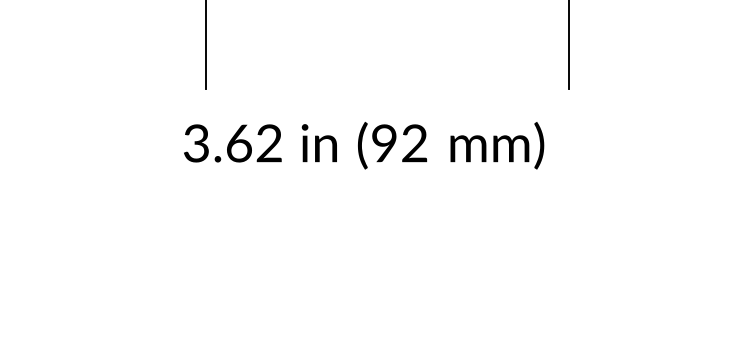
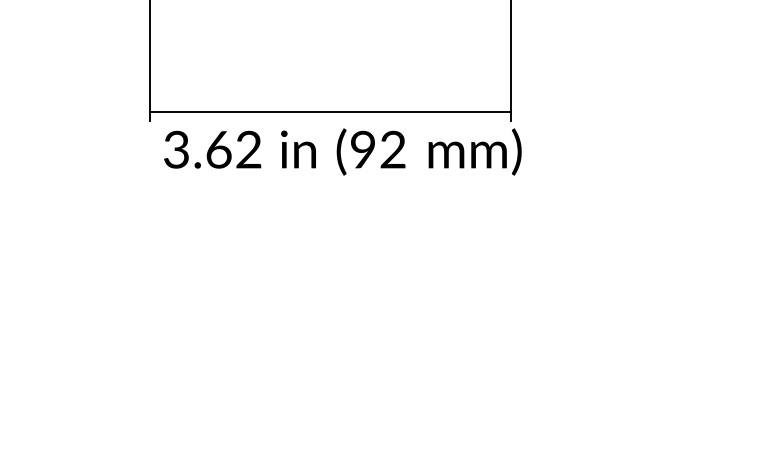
line: (386, 79) -> (329, 111), added
text: (363, 145) -> (342, 151), moved

